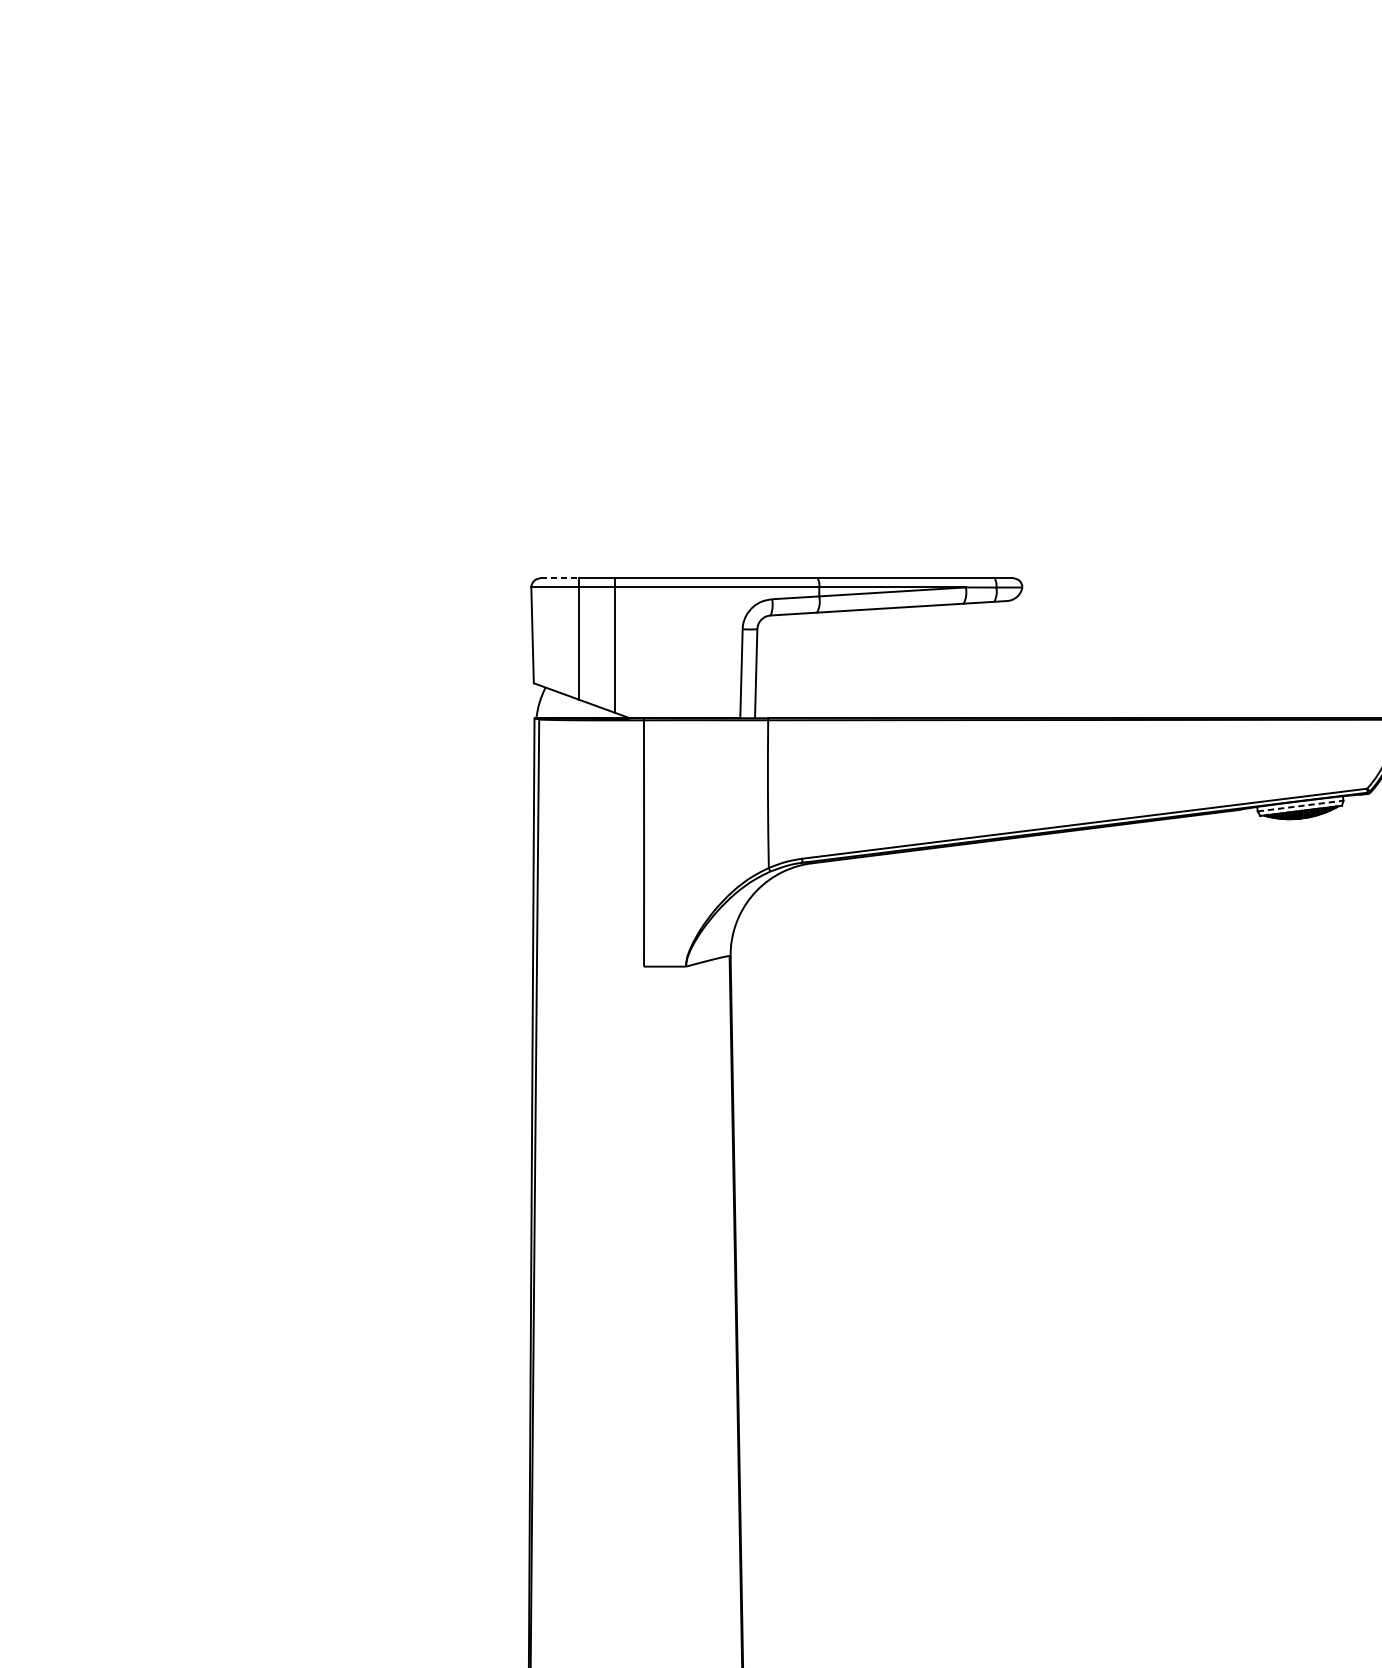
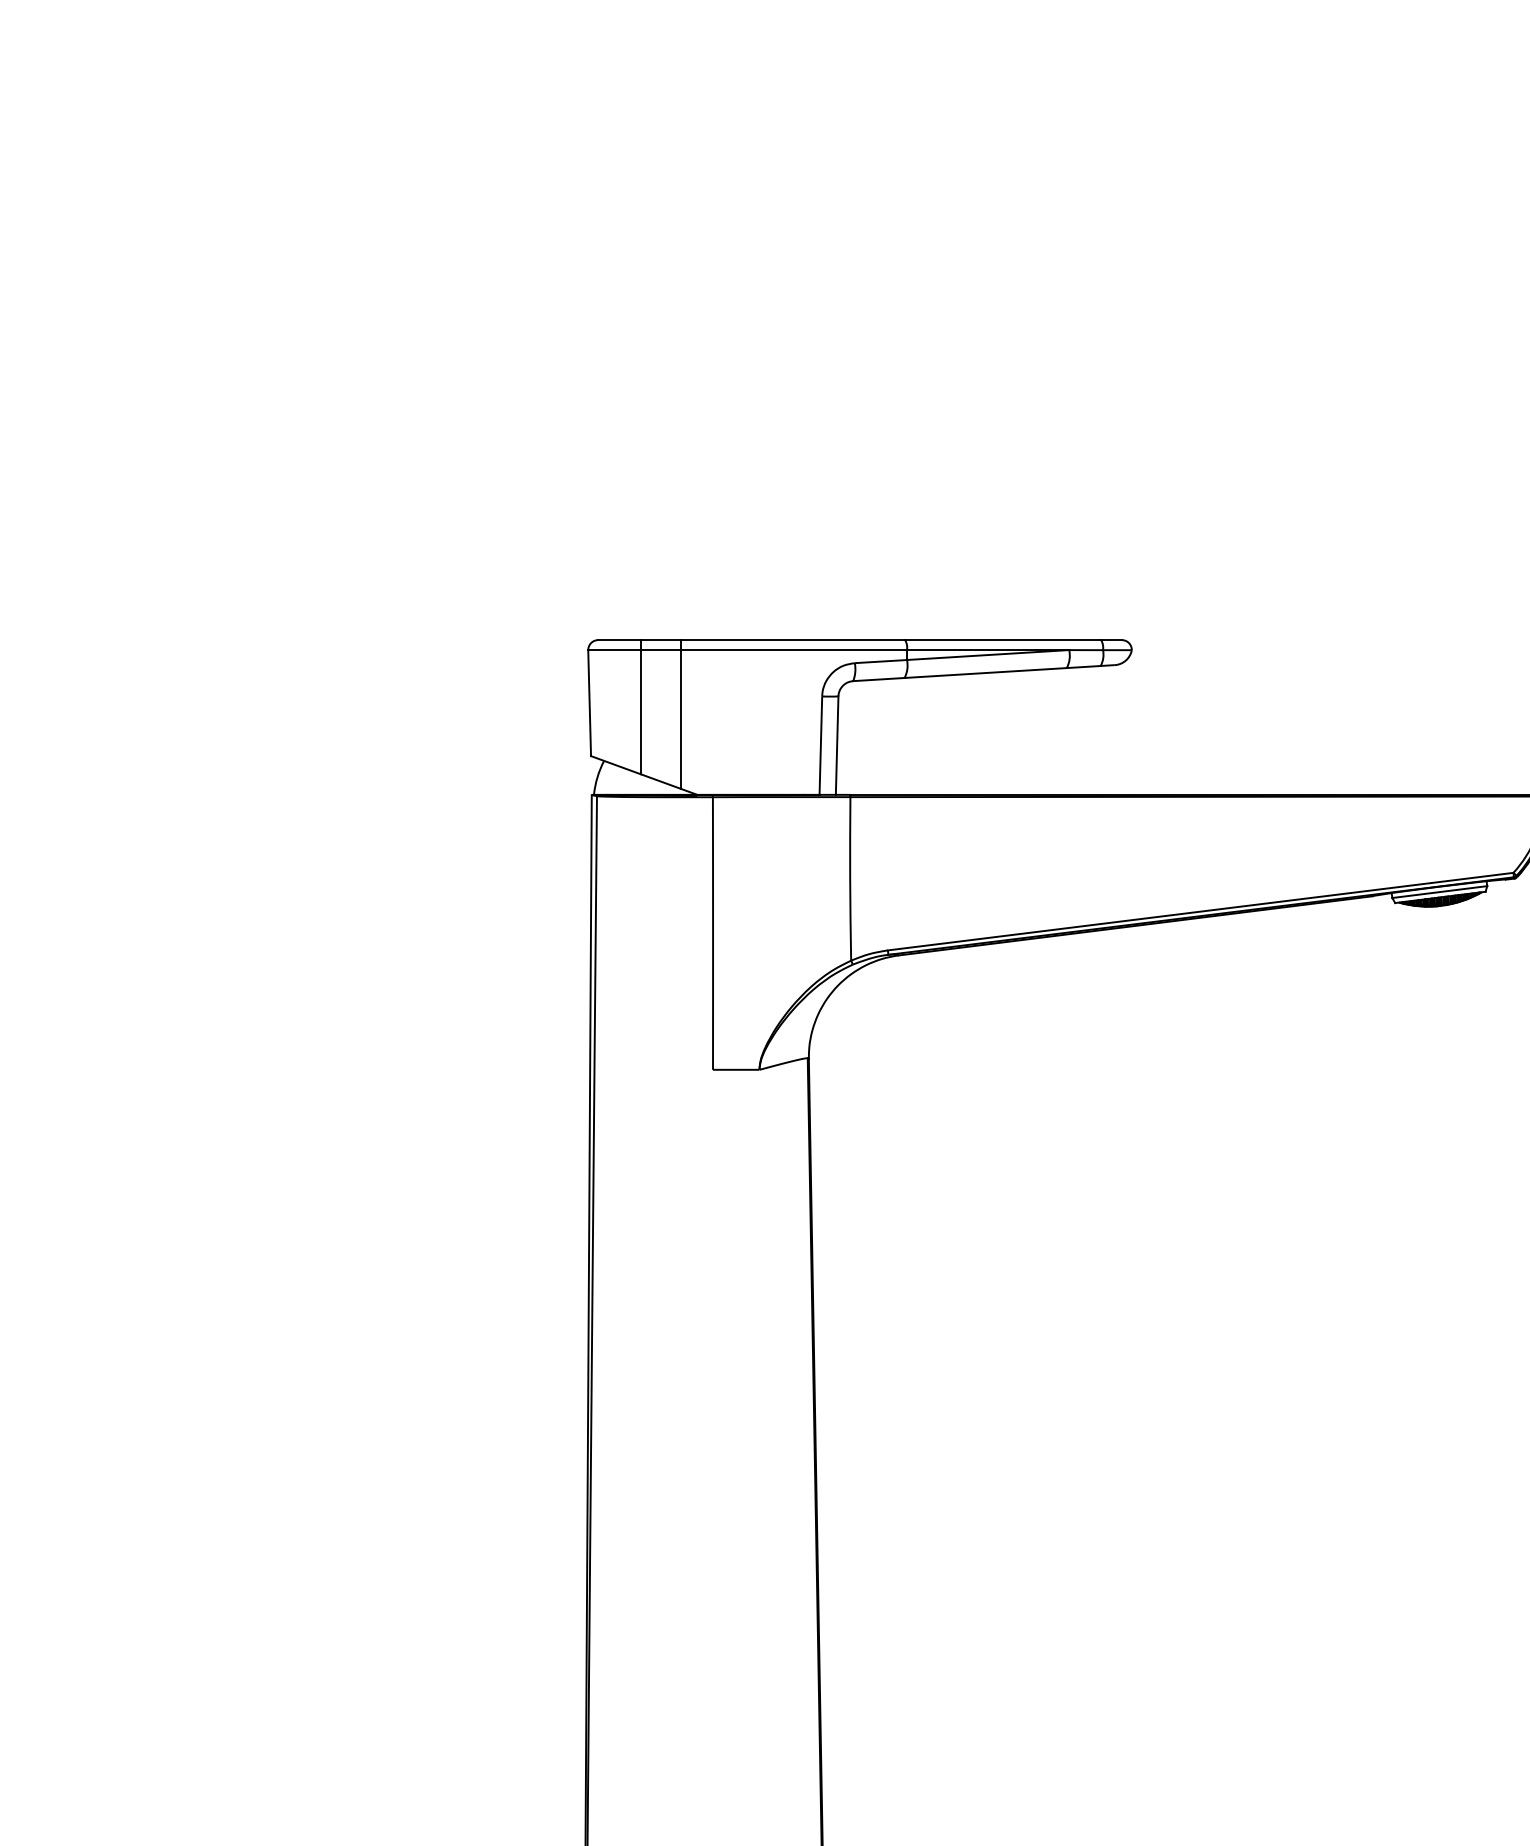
line: (560, 578) -> (620, 640), dashed -> solid
line: (1300, 806) -> (1439, 892), dashed -> solid

